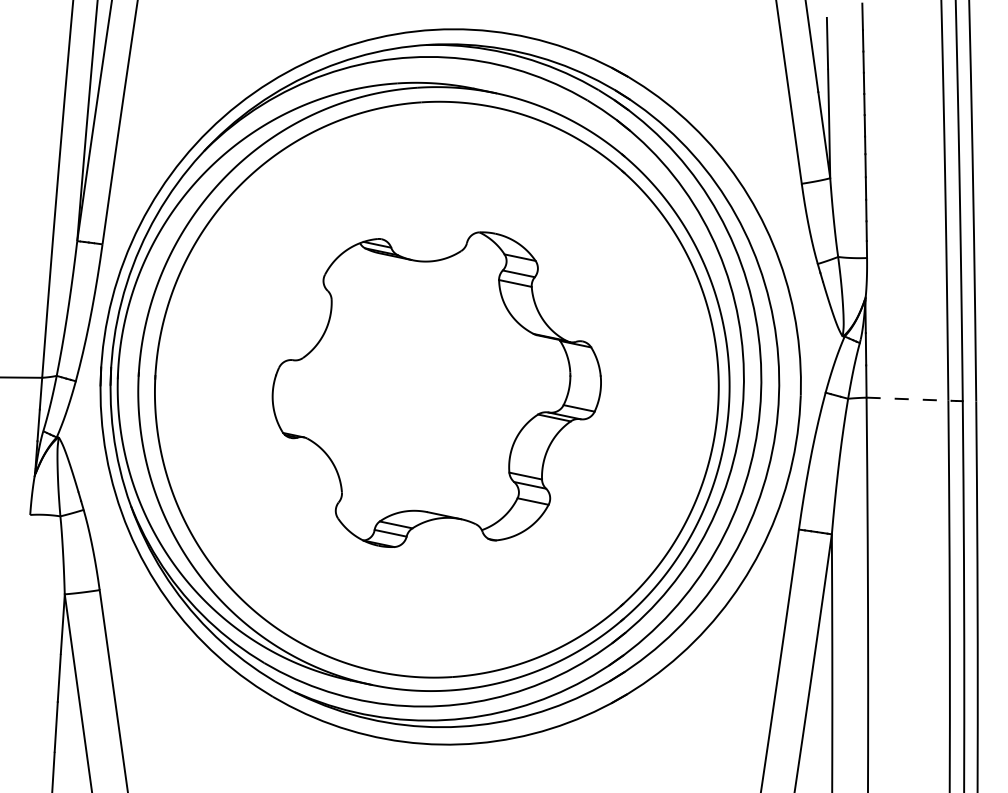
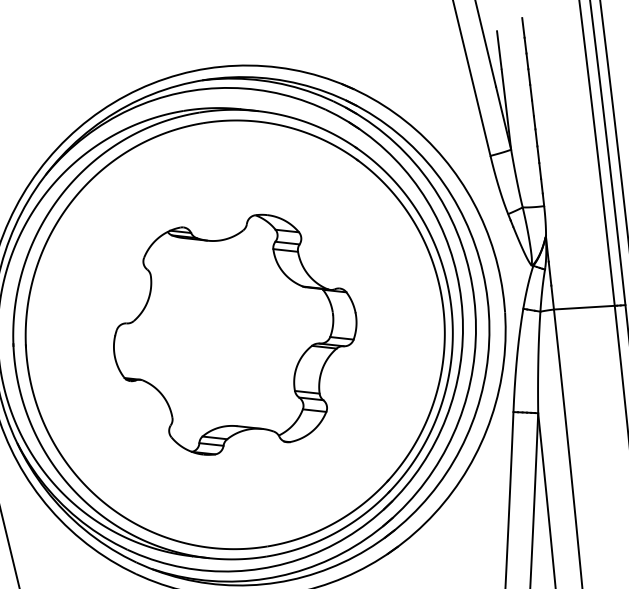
line: (909, 399) -> (585, 307), dashed -> solid

